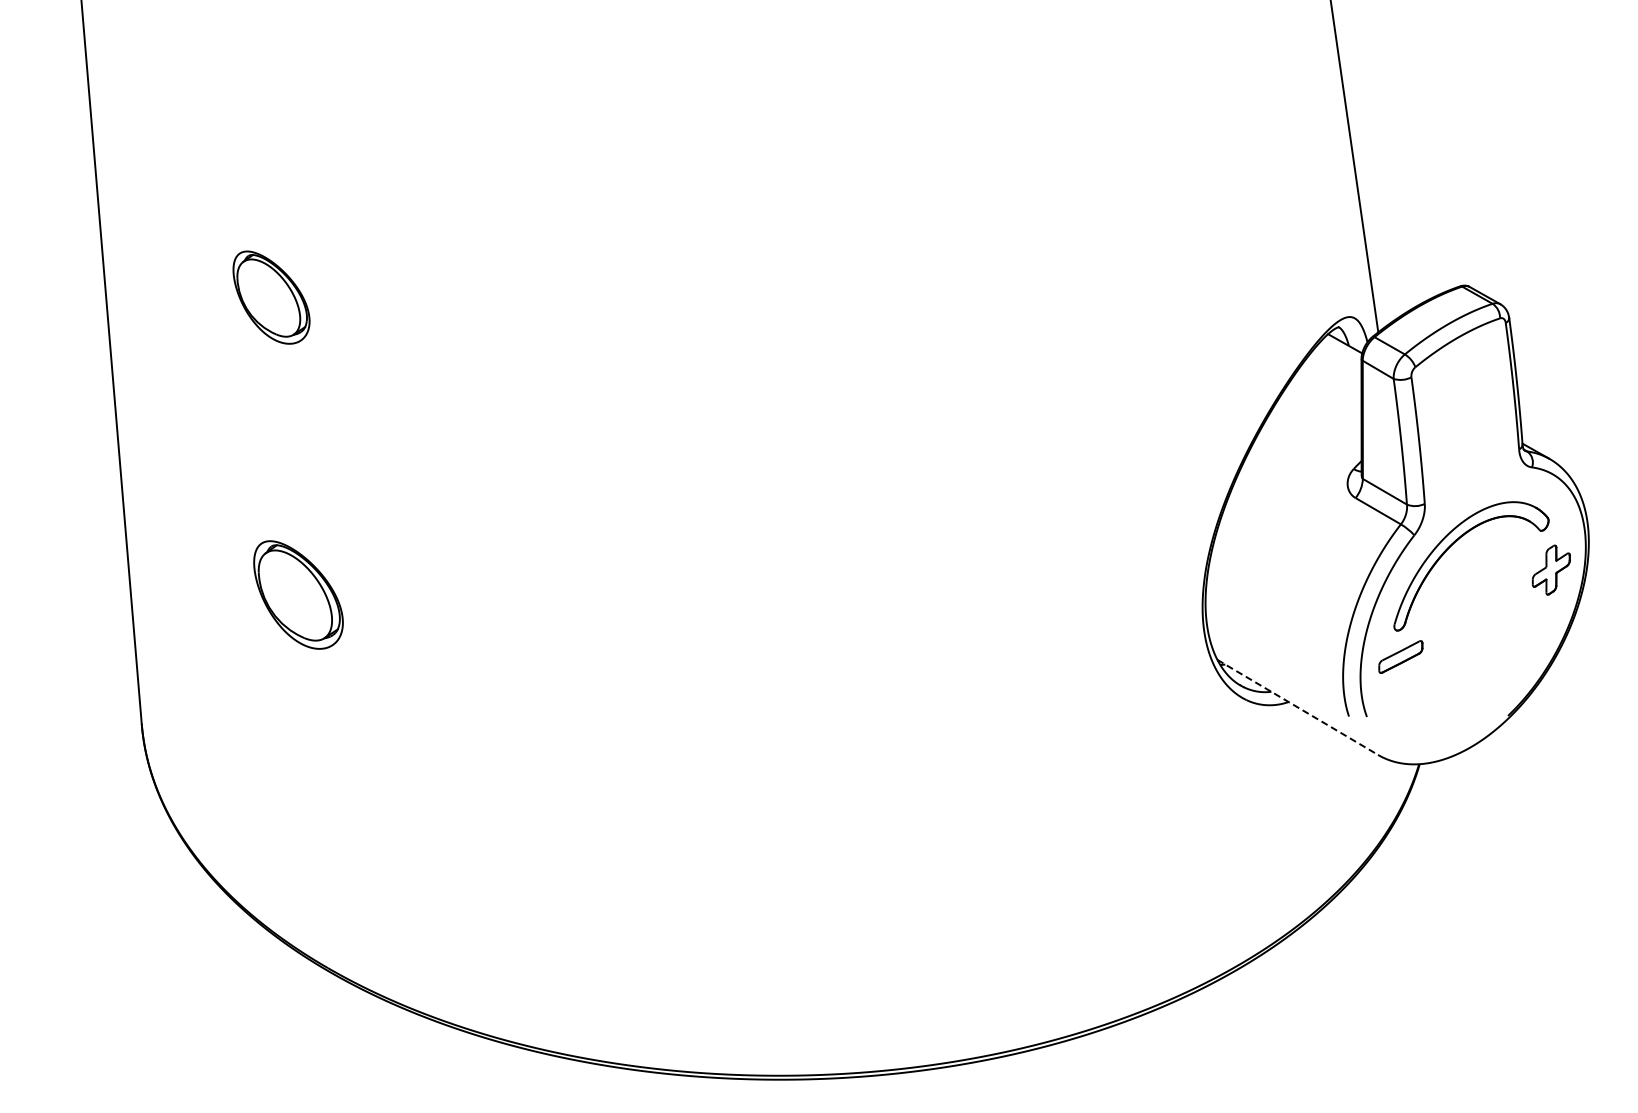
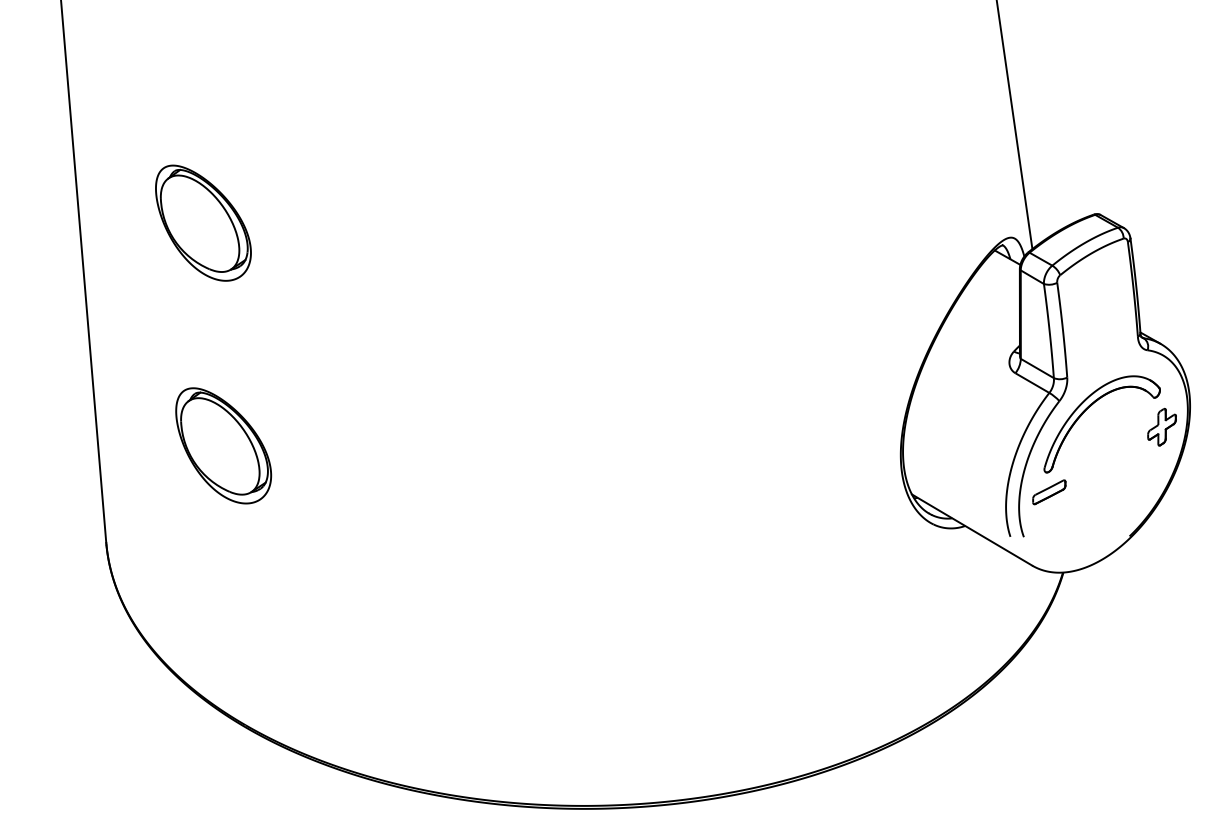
part: (271, 297) -> (203, 223), size x1.67
part: (298, 594) -> (223, 445), size x1.43
line: (1298, 707) -> (972, 530), dashed -> solid

